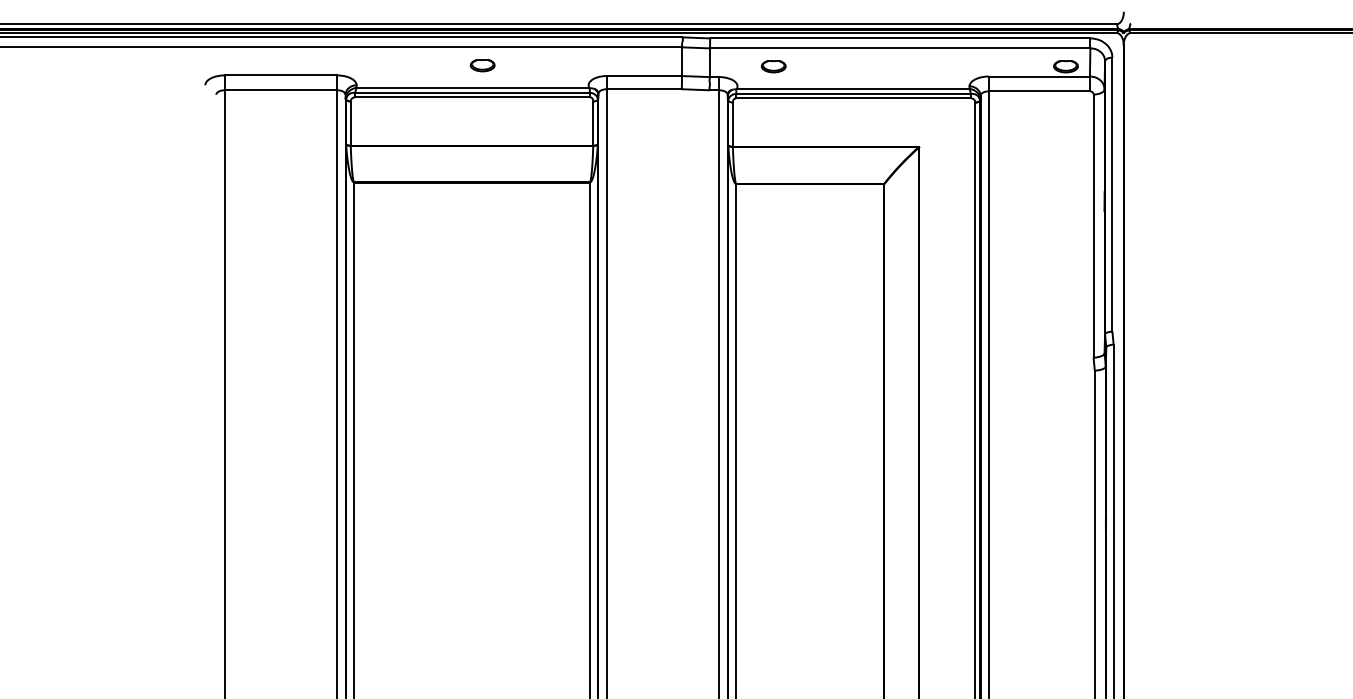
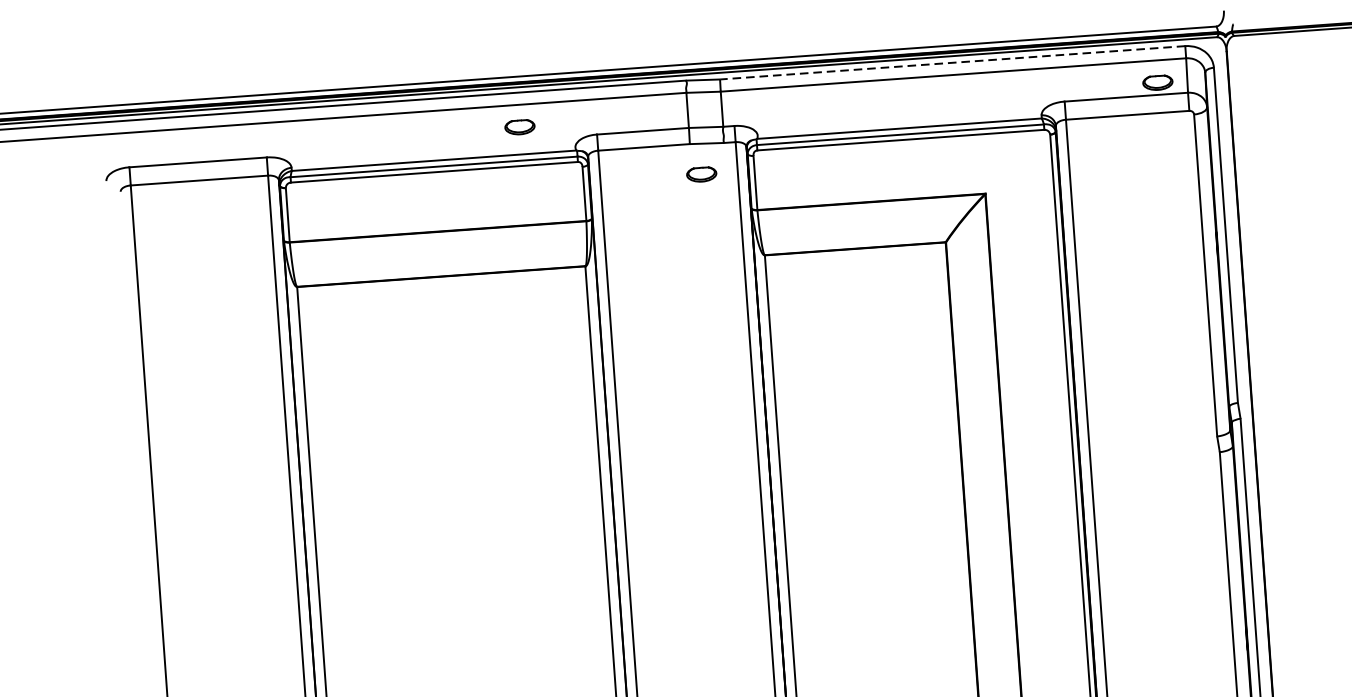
line: (899, 38) -> (951, 62), solid -> dashed
part: (482, 65) -> (519, 127), moved
part: (773, 66) -> (701, 174), moved

